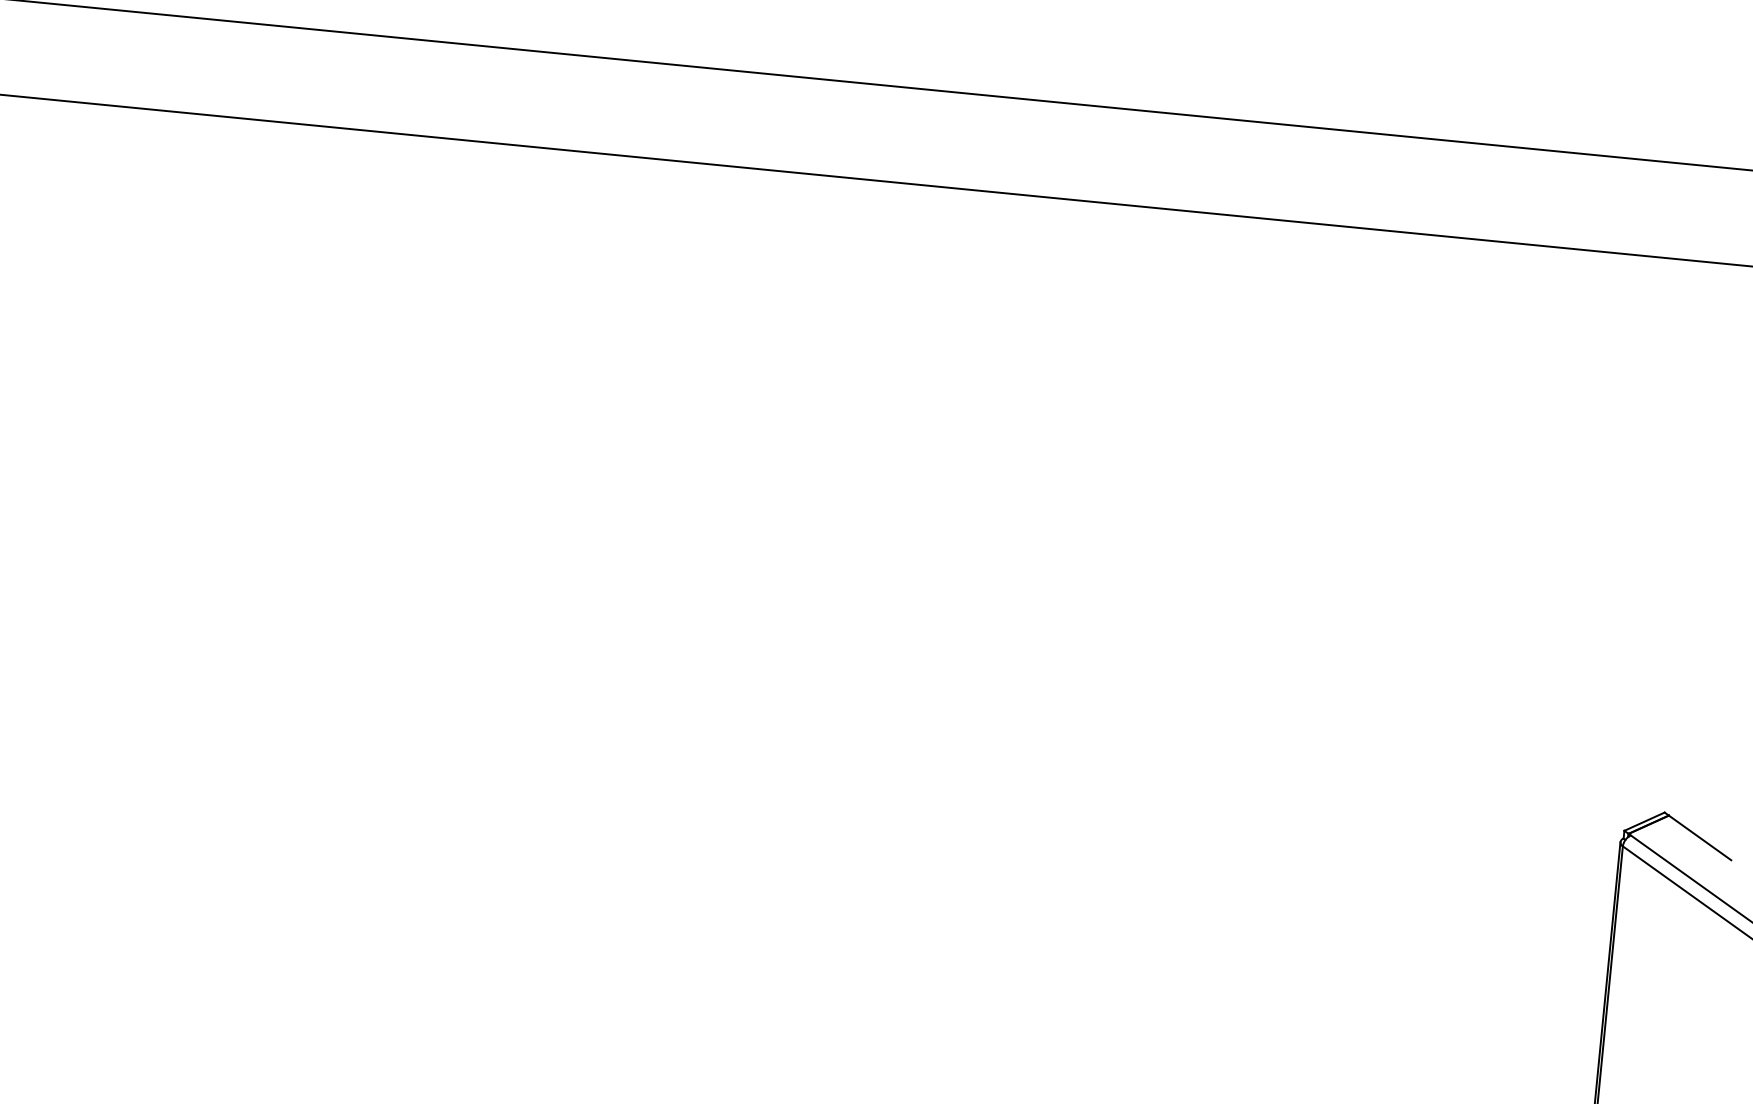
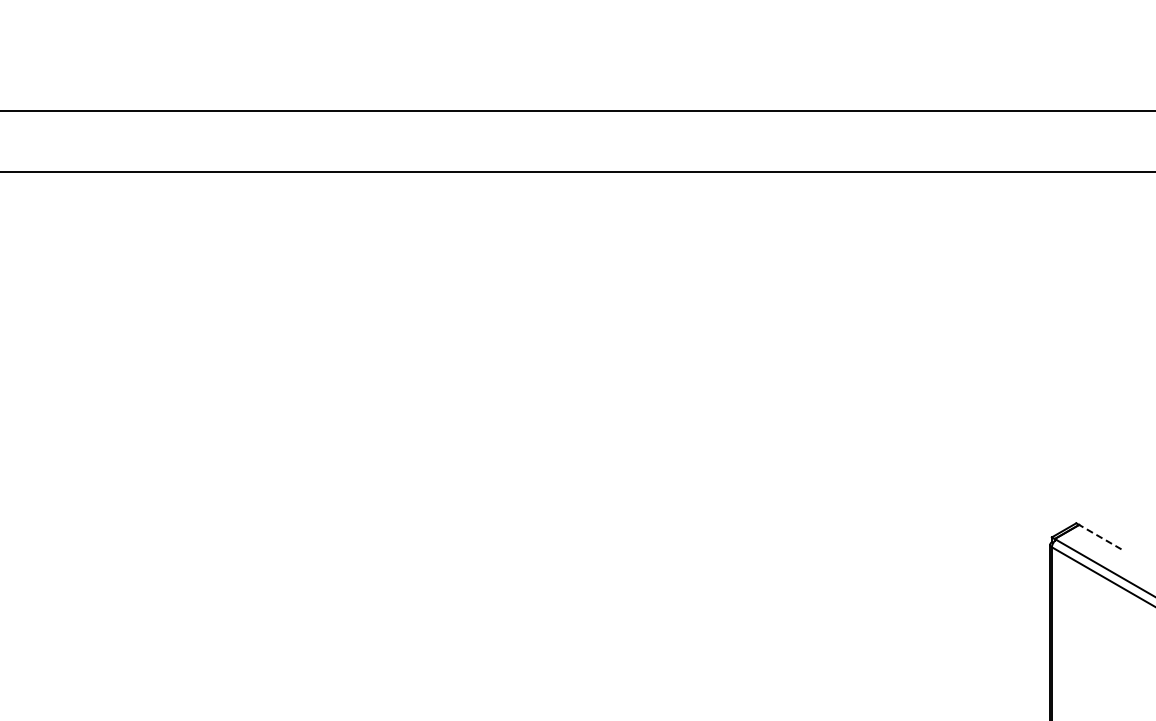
line: (1698, 836) -> (1099, 536), solid -> dashed

